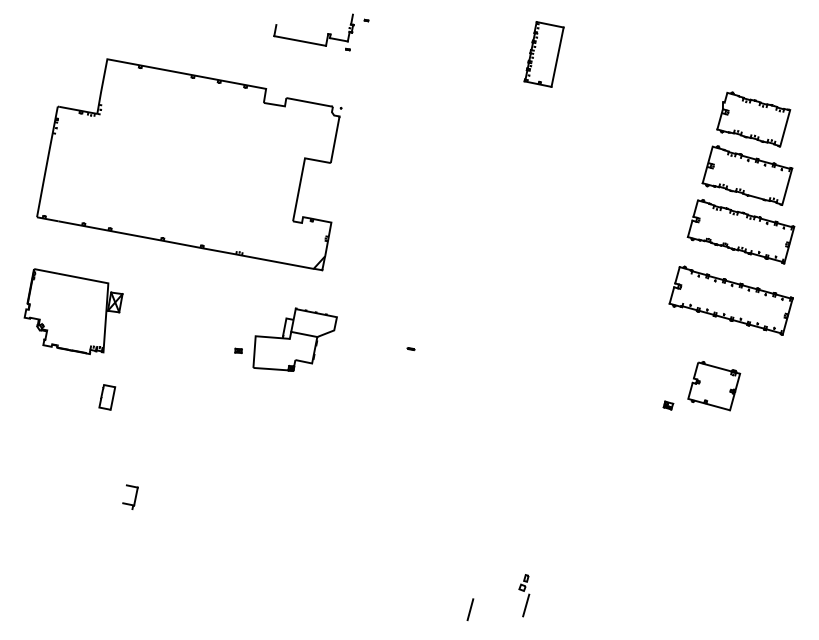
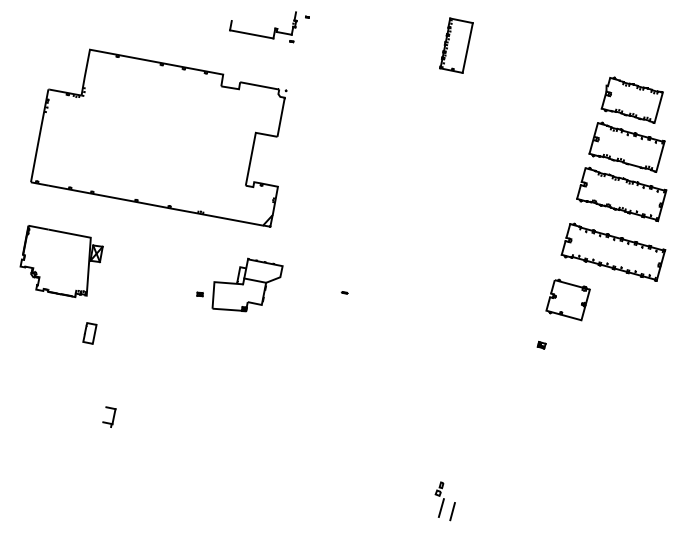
part: (713, 385) -> (567, 299), moved
part: (668, 404) -> (541, 344), moved
line: (470, 609) -> (452, 511), moved

